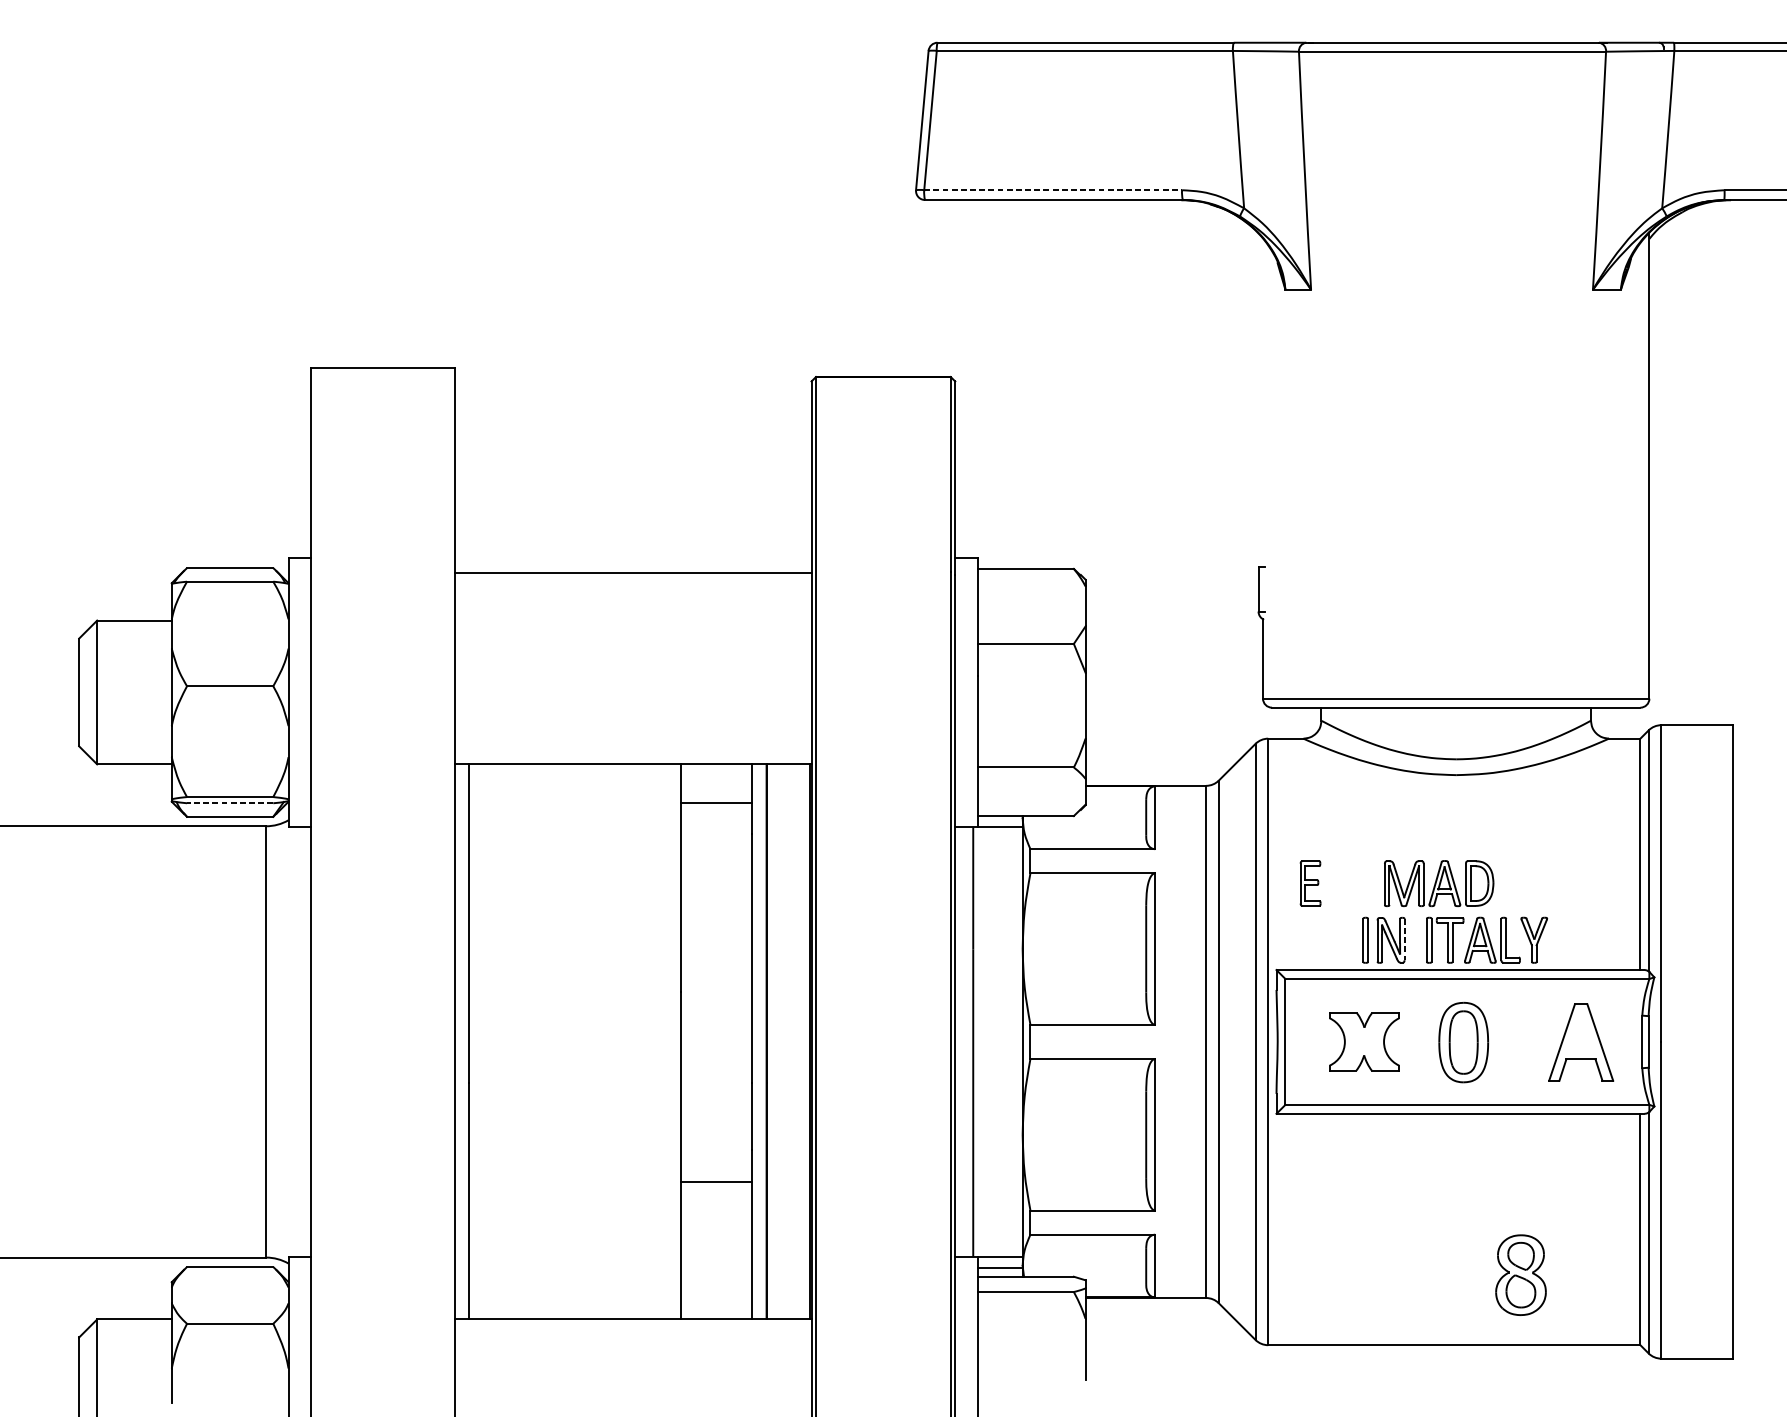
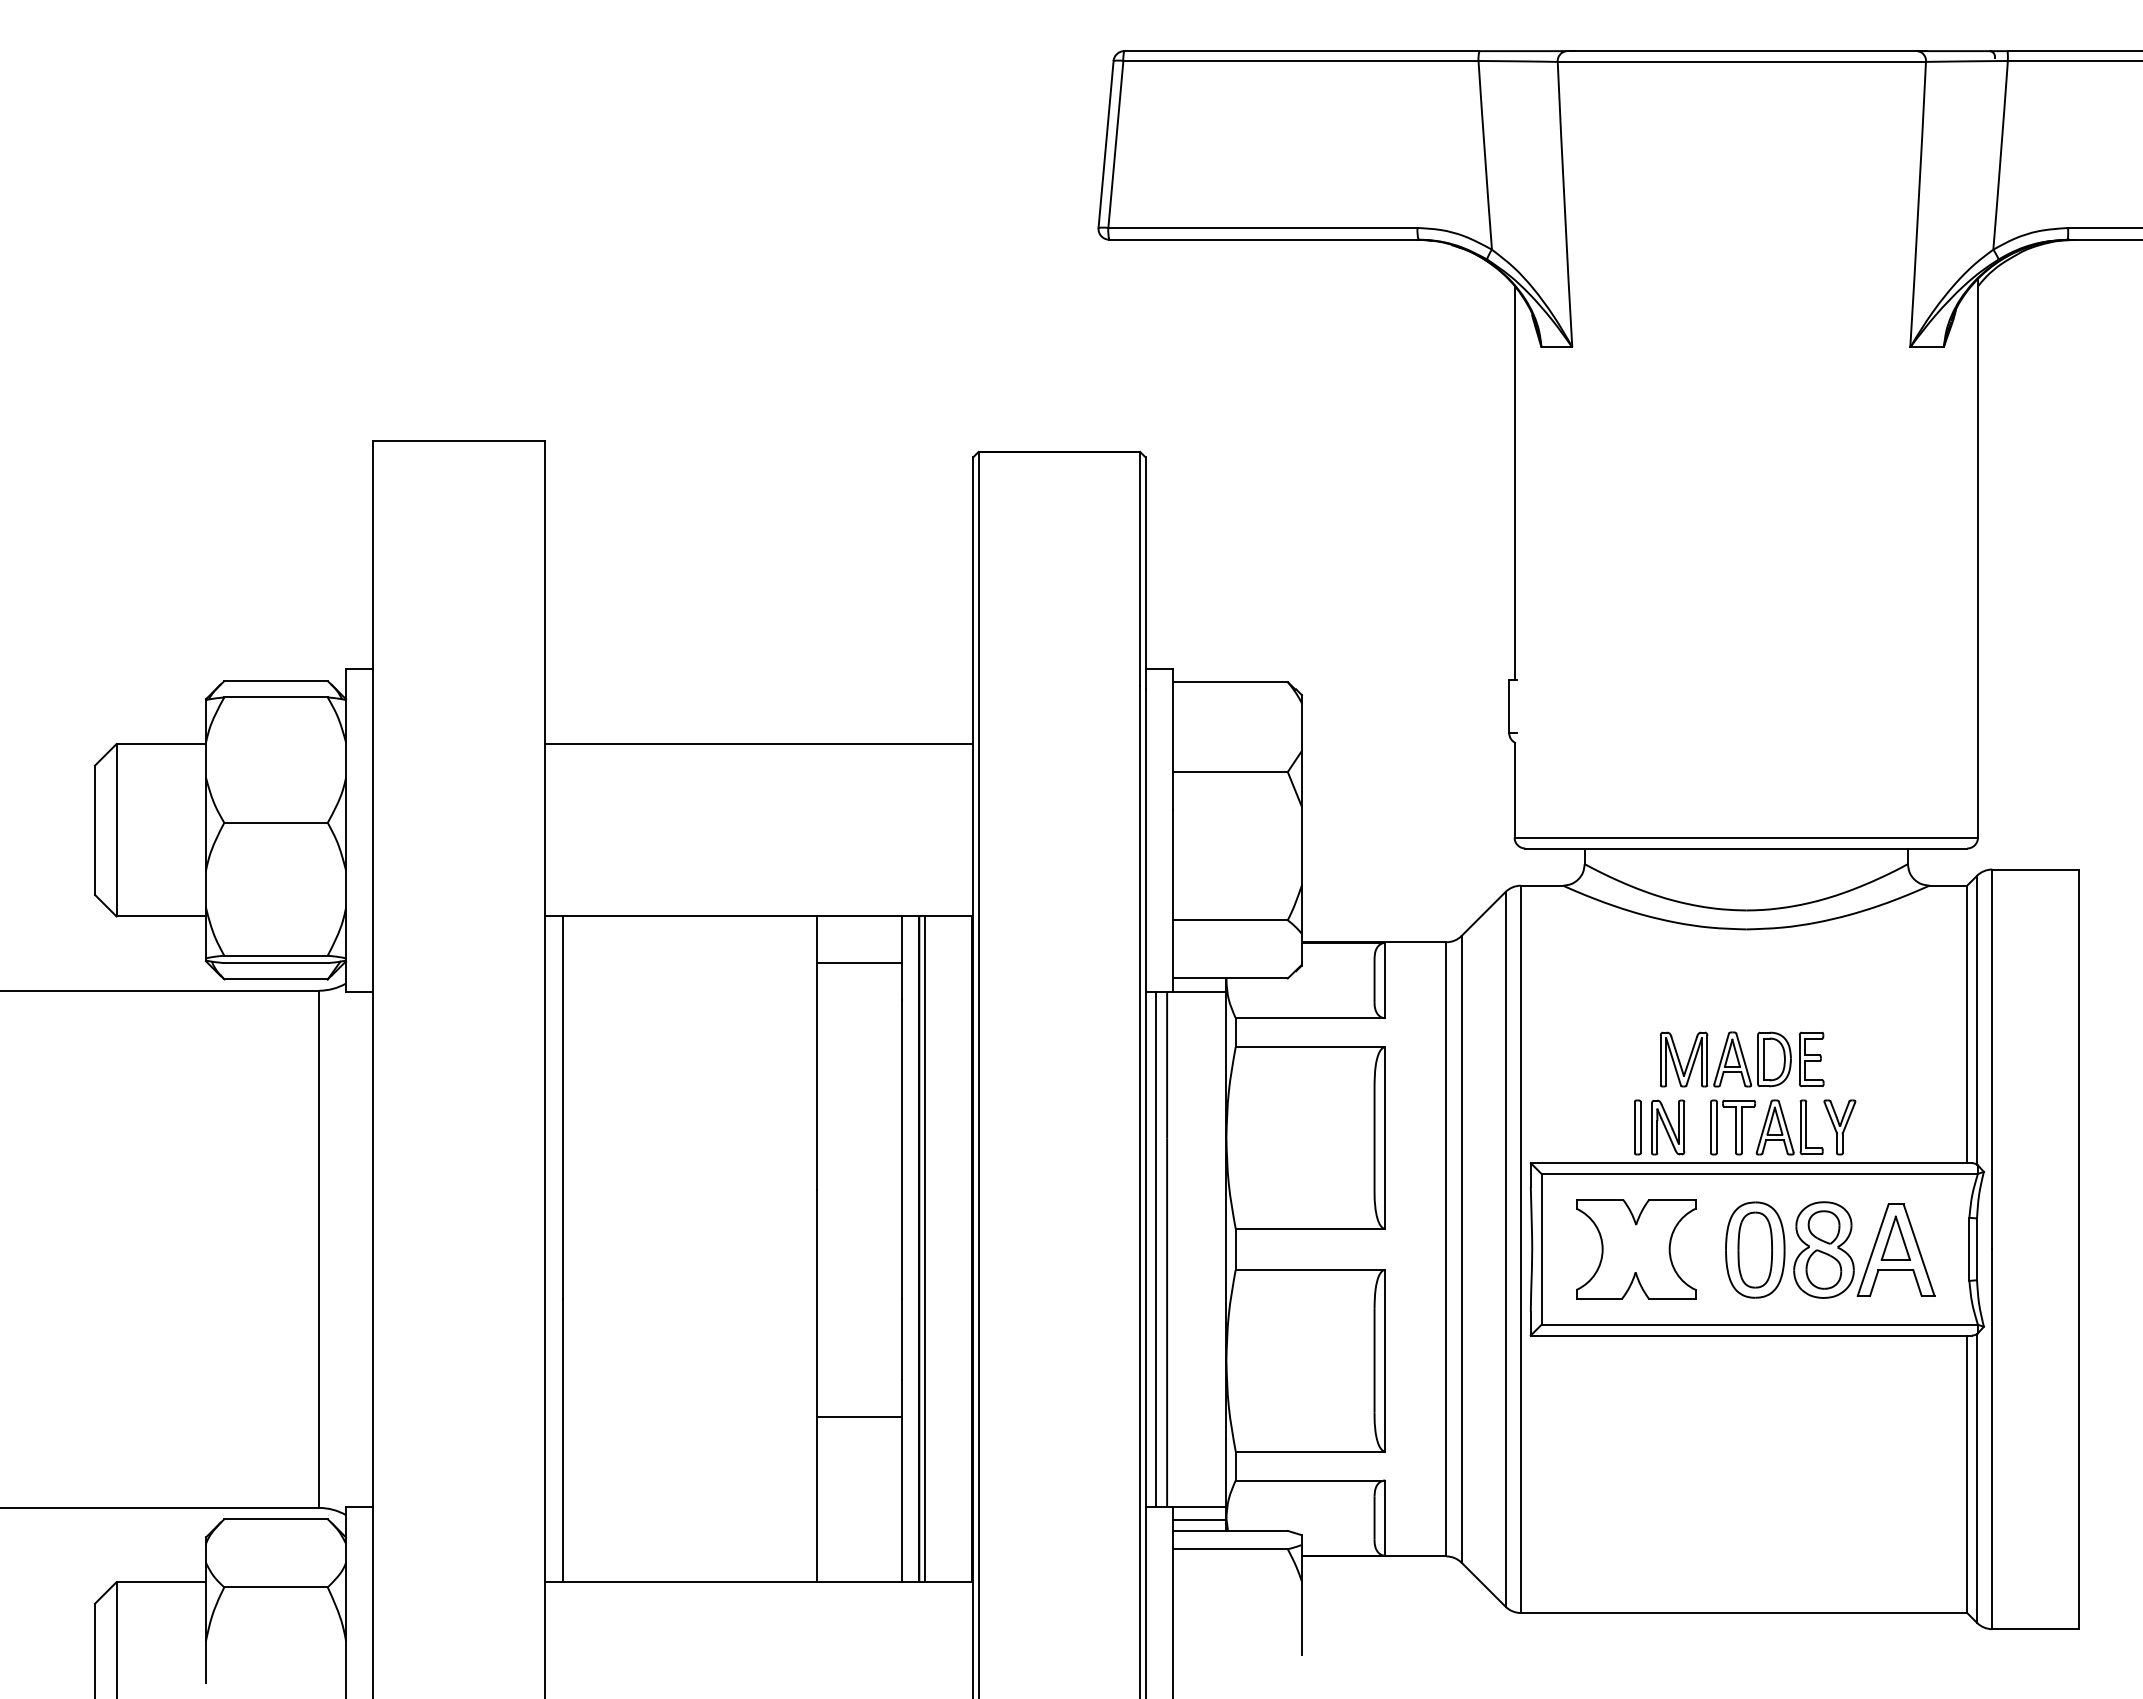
line: (1052, 190) -> (1262, 228), dashed -> solid
line: (1262, 403) -> (1514, 483), added
line: (633, 573) -> (759, 744), moved
line: (230, 803) -> (276, 963), dashed -> solid
part: (1310, 883) -> (1811, 1059), moved
line: (1404, 939) -> (1684, 1126), dashed -> solid
part: (1580, 1032) -> (1895, 1237), added
line: (964, 1041) -> (1156, 1248), added
line: (770, 1042) -> (924, 1249), added
part: (1364, 1042) -> (1636, 1249), size x1.43
part: (1520, 1274) -> (1823, 1249), moved

